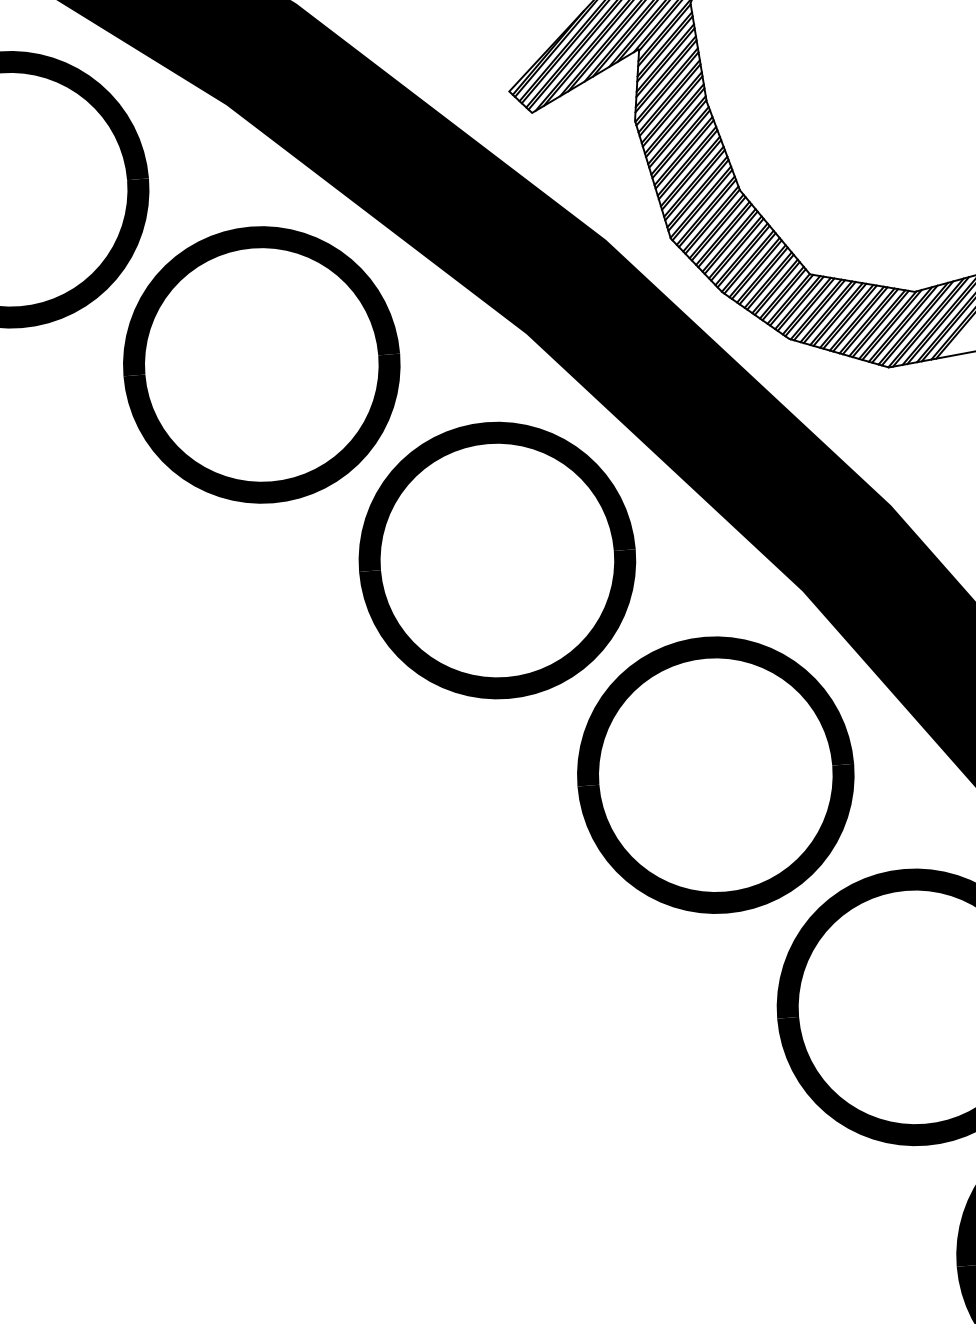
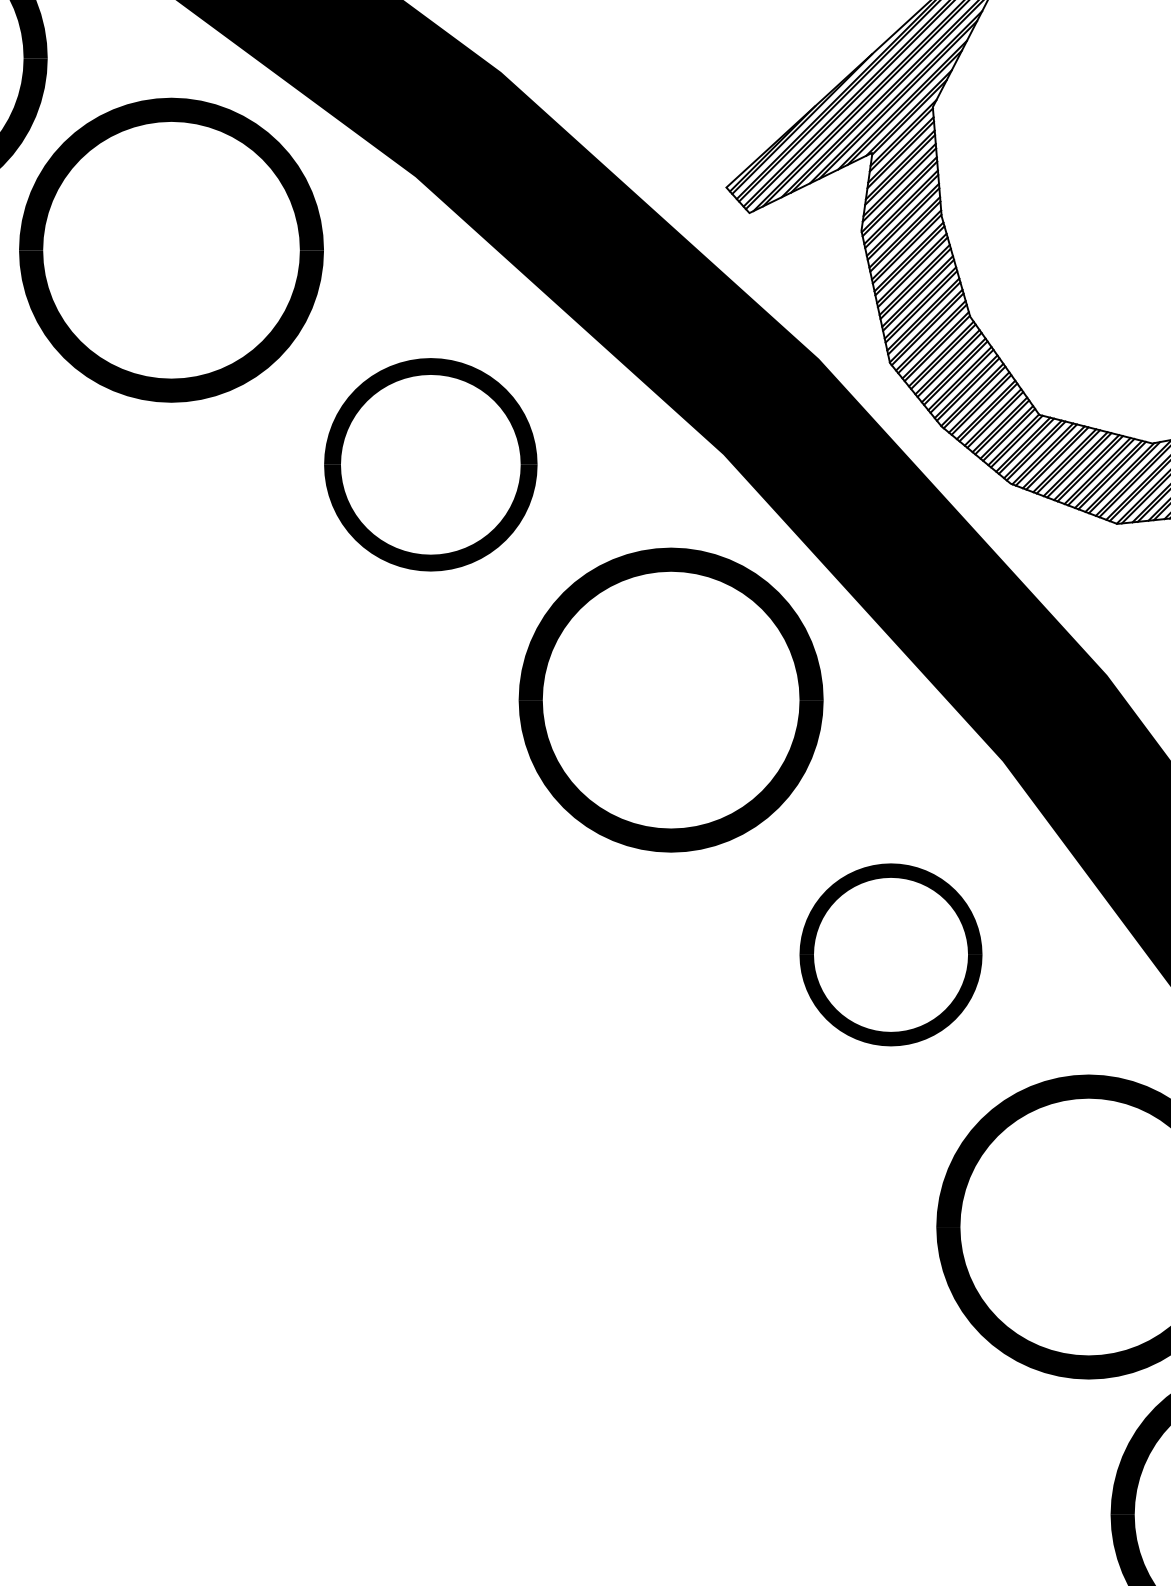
part: (261, 364) -> (430, 464), size x0.7
part: (715, 774) -> (890, 954), size x0.6

